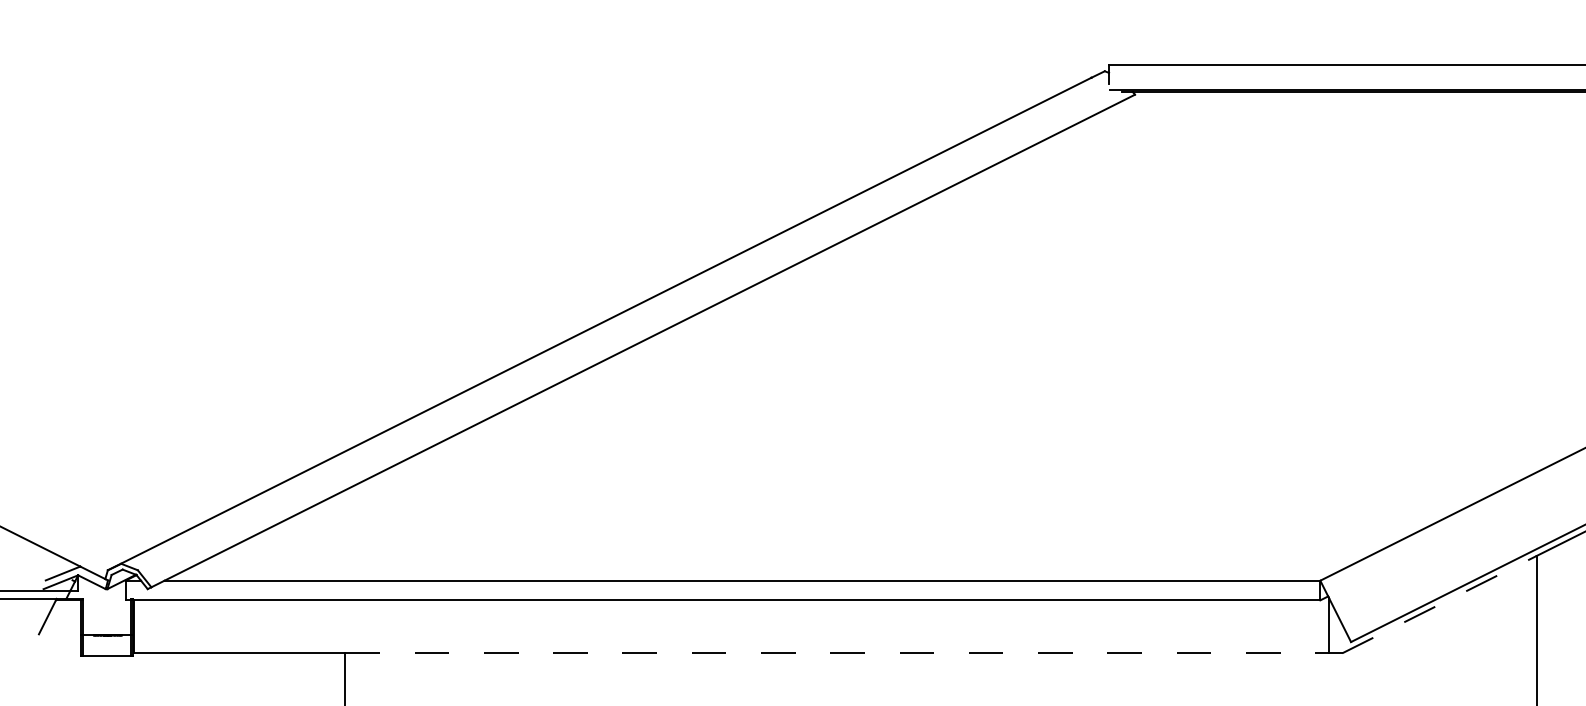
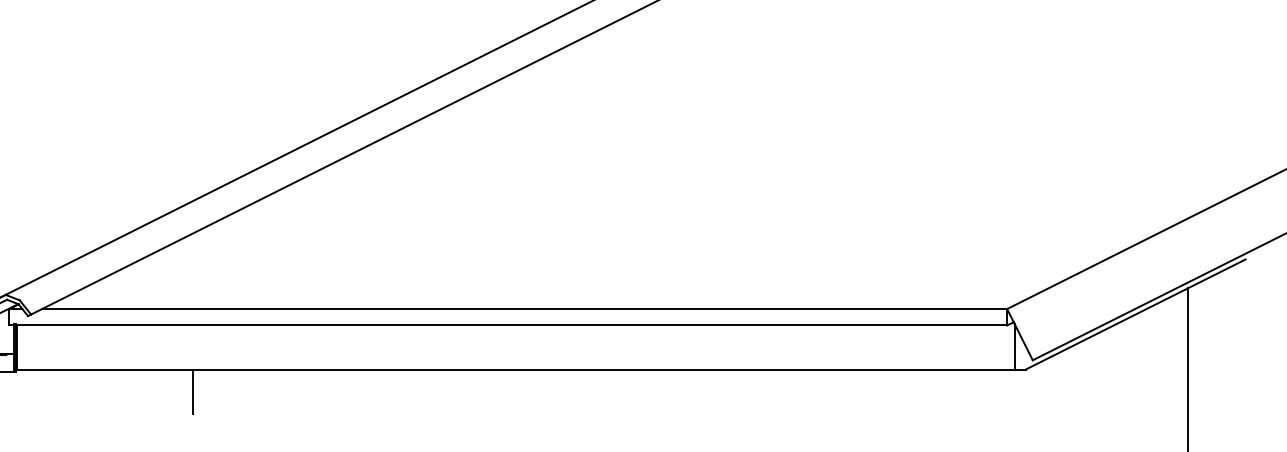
line: (1439, 604) -> (1106, 328), dashed -> solid
line: (837, 653) -> (603, 369), dashed -> solid

